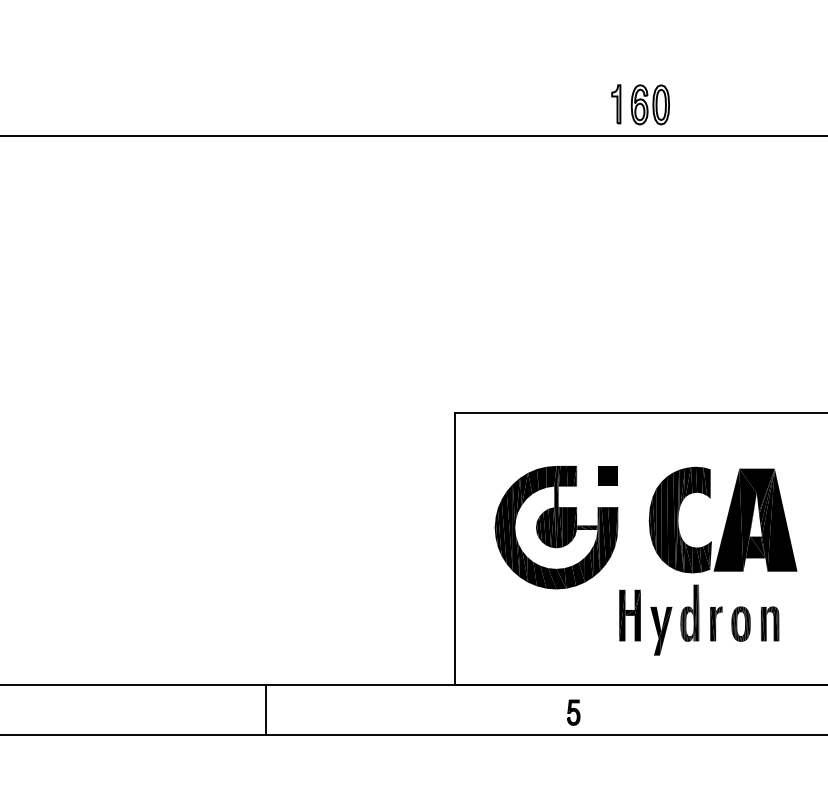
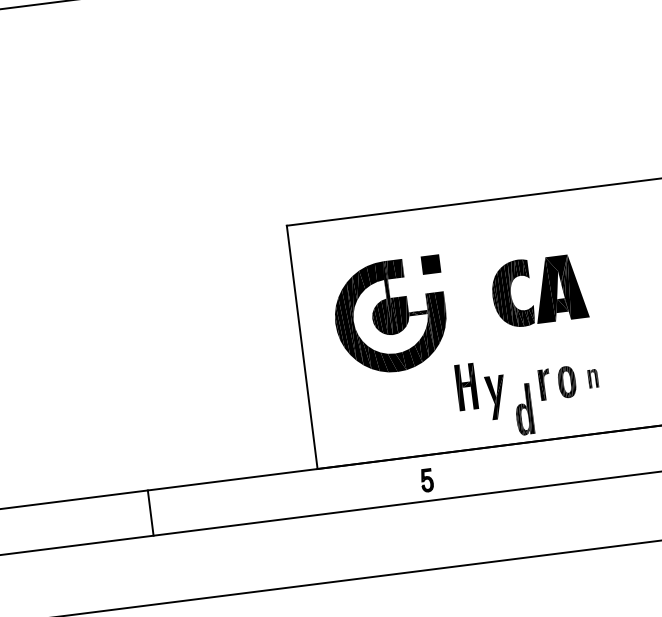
part: (722, 519) -> (538, 290), size x0.7
part: (689, 612) -> (523, 408), moved
part: (770, 623) -> (593, 378), size x0.6

